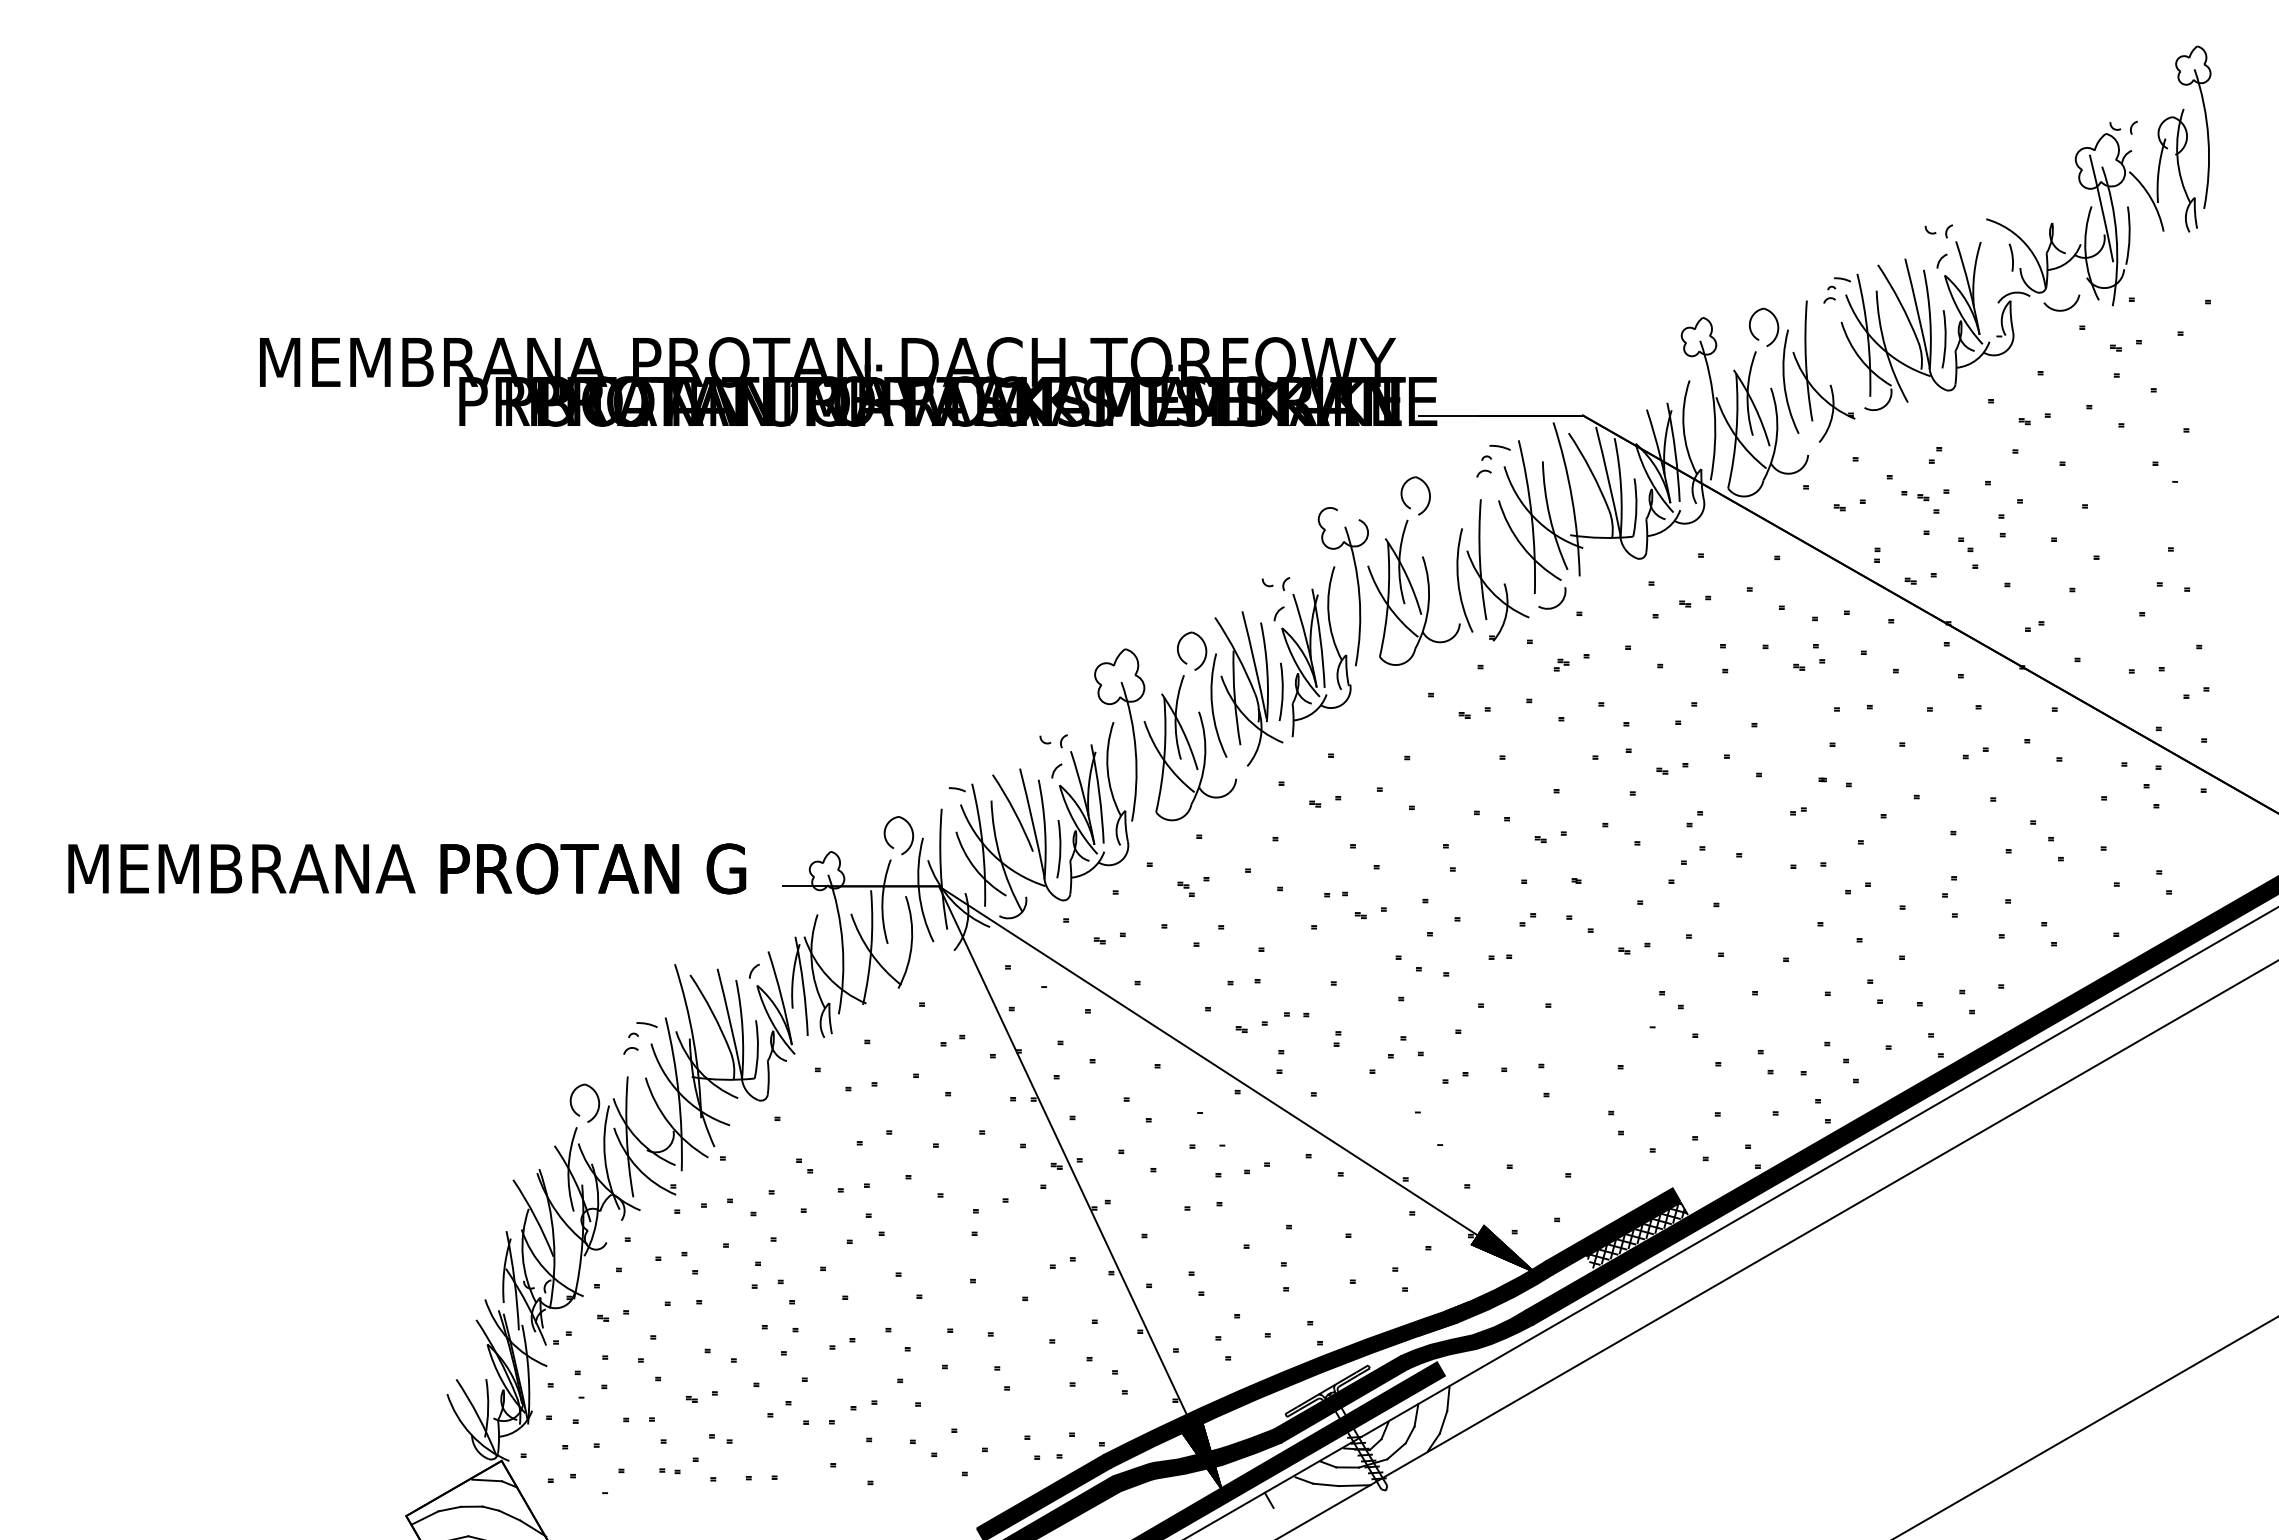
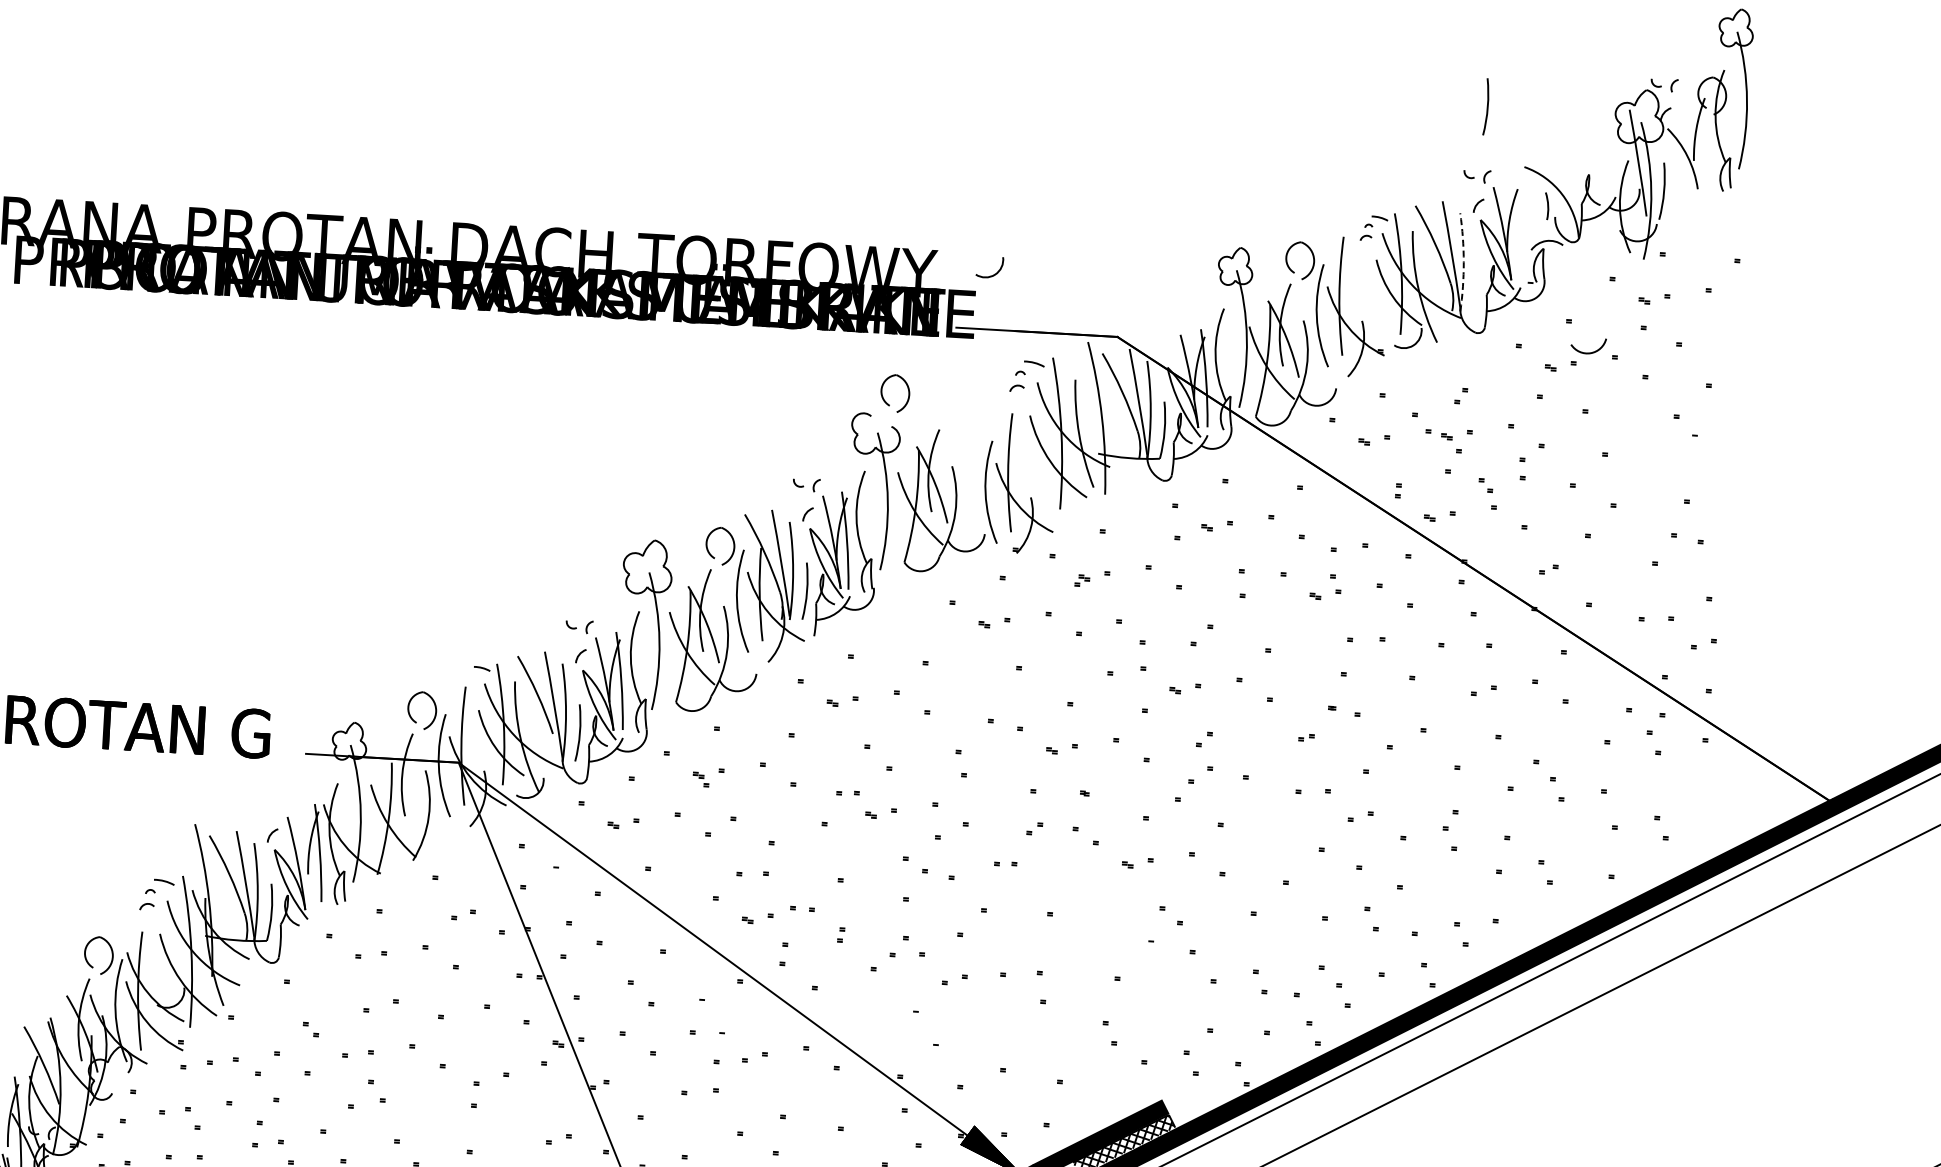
arc: (2061, 309) -> (1587, 352), moved
arc: (1930, 319) -> (1464, 262), solid -> dashed
arc: (1944, 339) -> (1486, 107), moved
part: (1405, 502) -> (884, 399), moved
arc: (1555, 605) -> (992, 274), moved

